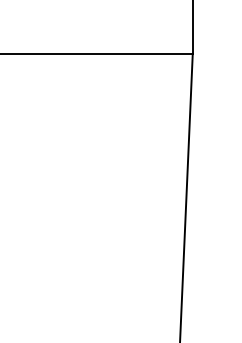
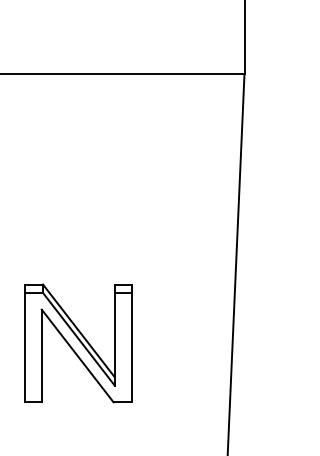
part: (67, 258) -> (78, 343), added

